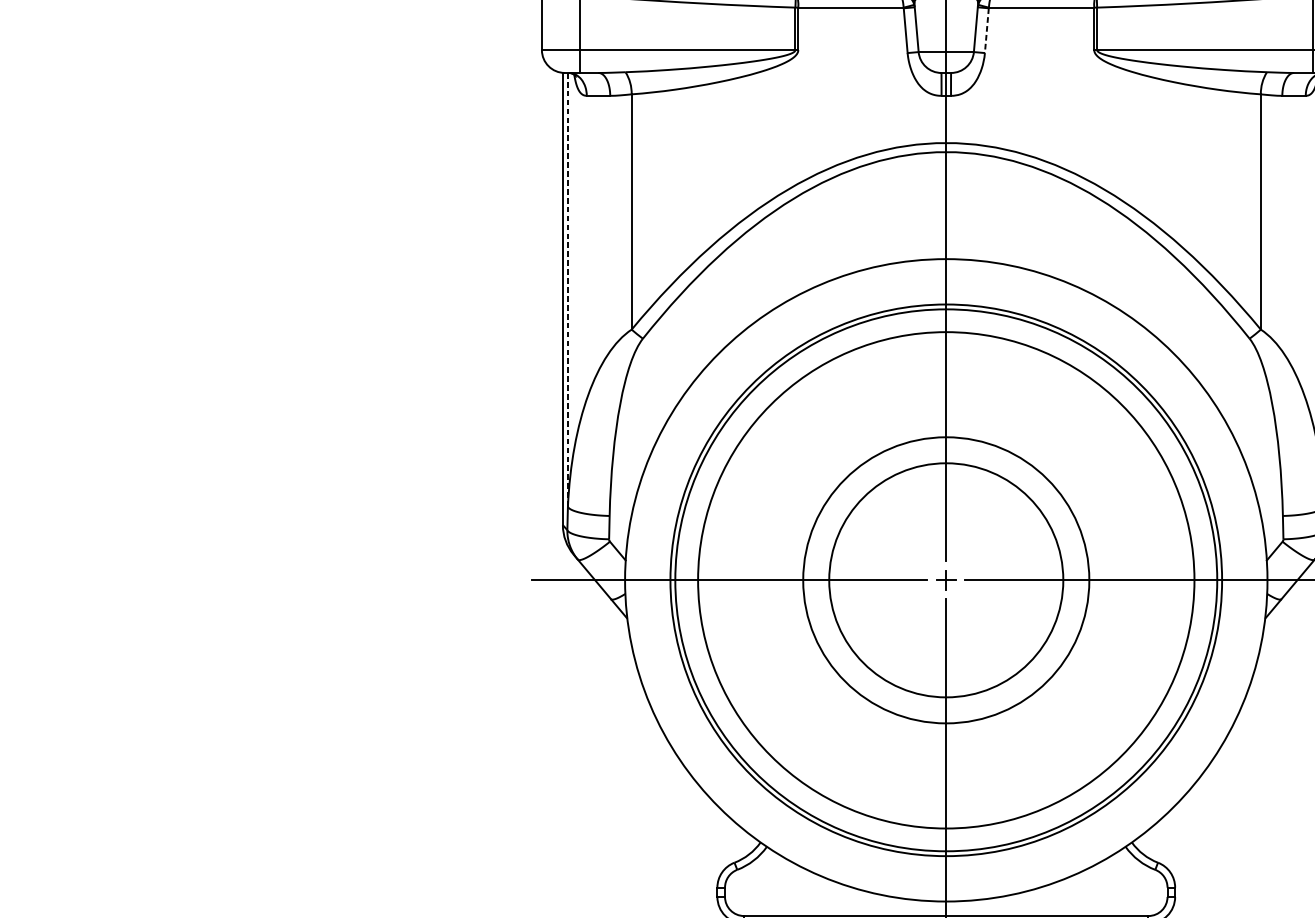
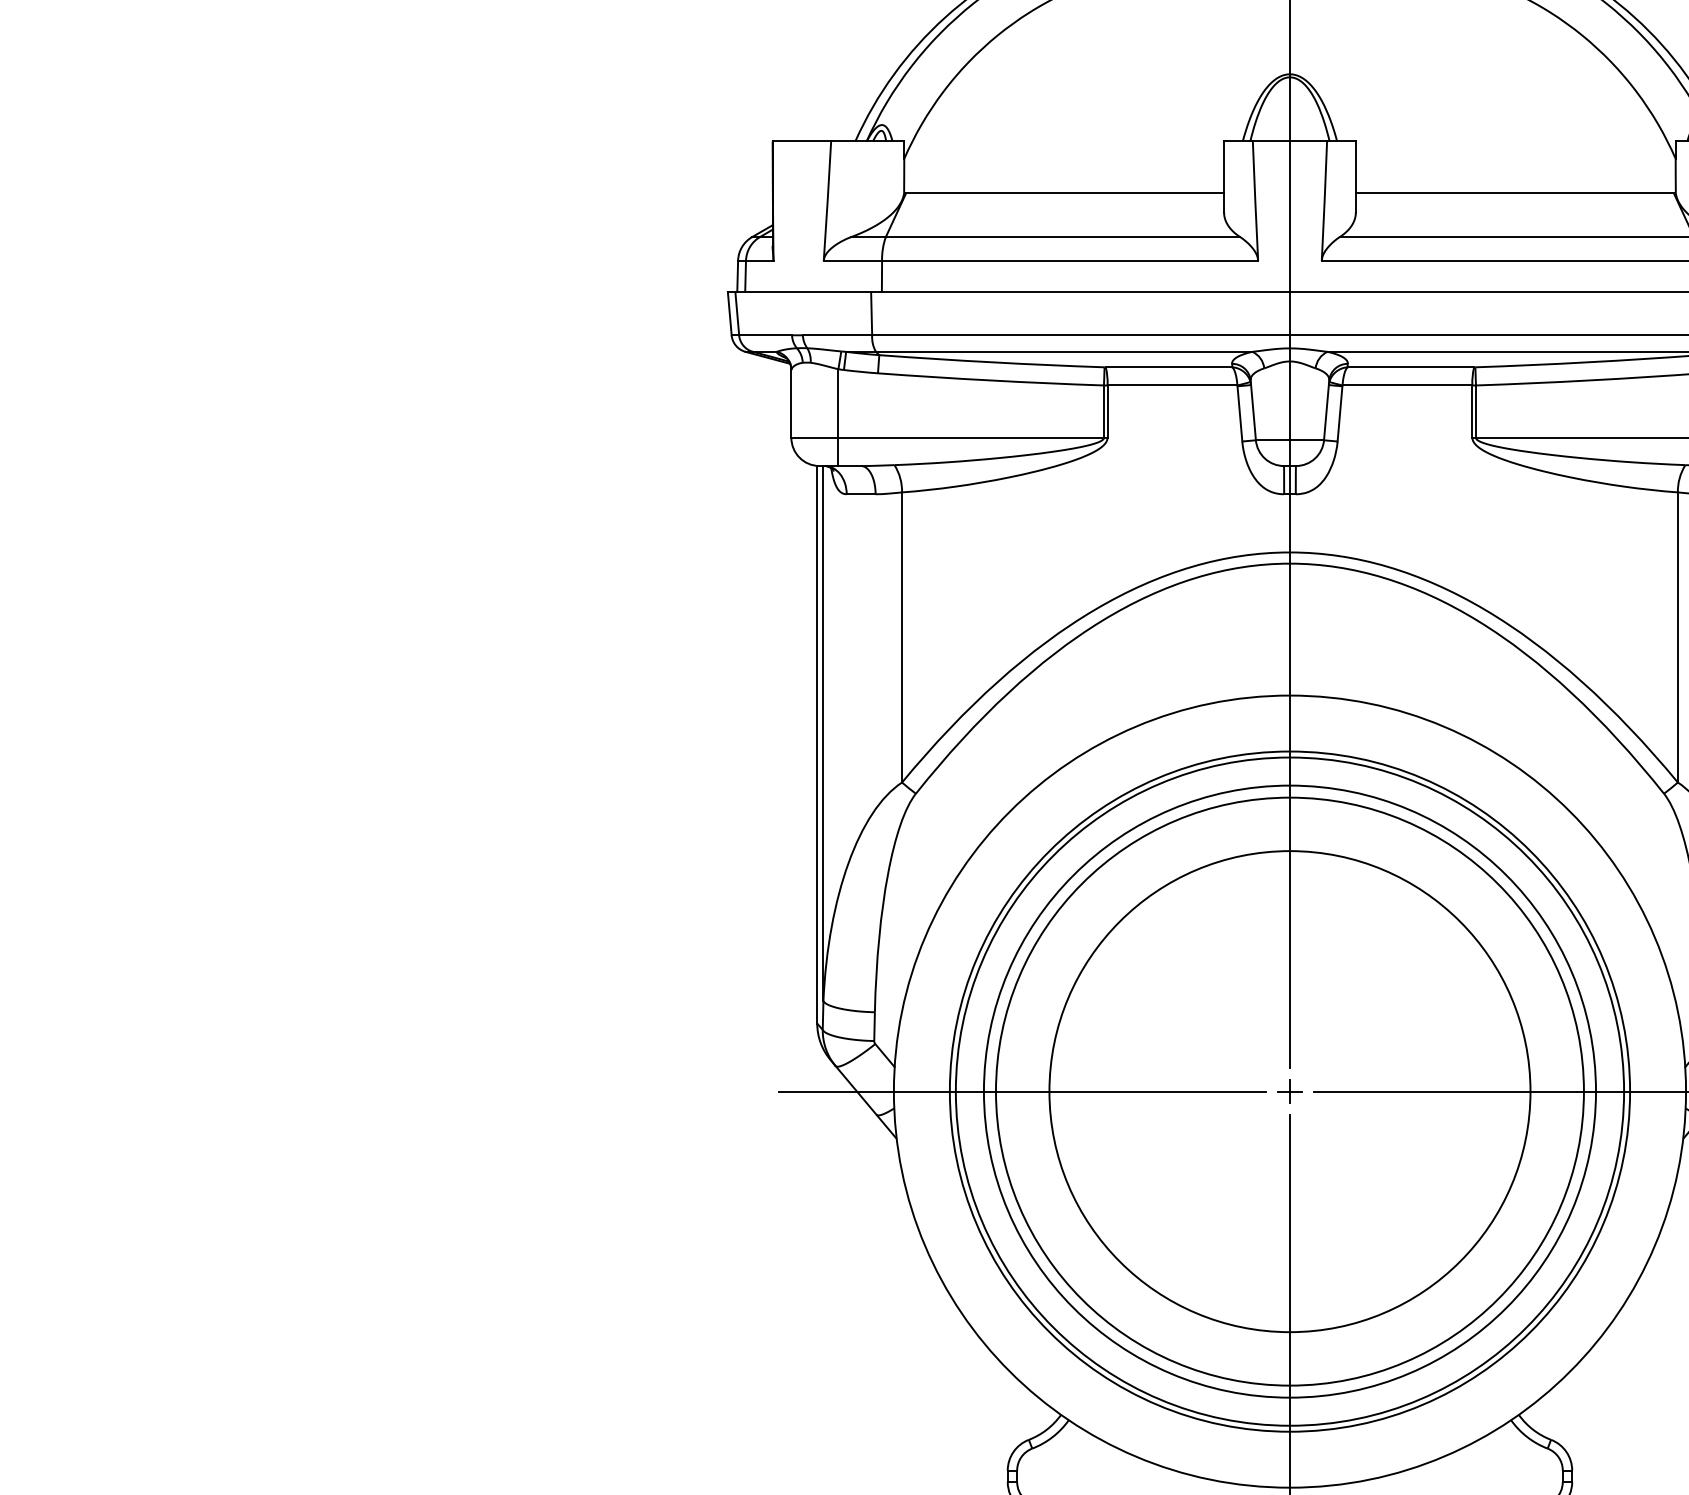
line: (987, 30) -> (1340, 413), dashed -> solid
line: (567, 289) -> (823, 733), dashed -> solid
circle: (945, 580) -> (1289, 1091), size x1.67
circle: (945, 580) -> (1289, 1091), size x1.67

